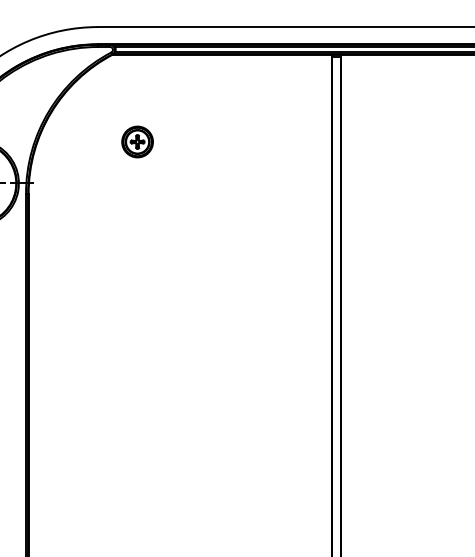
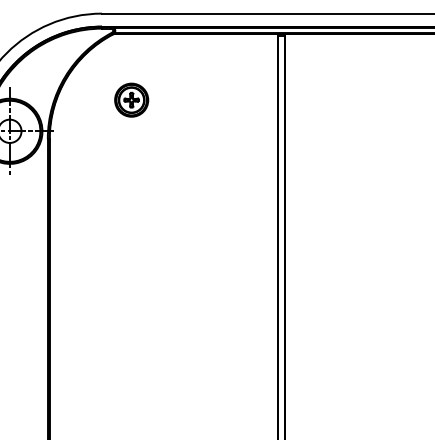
part: (137, 141) -> (131, 99), size x1.43

